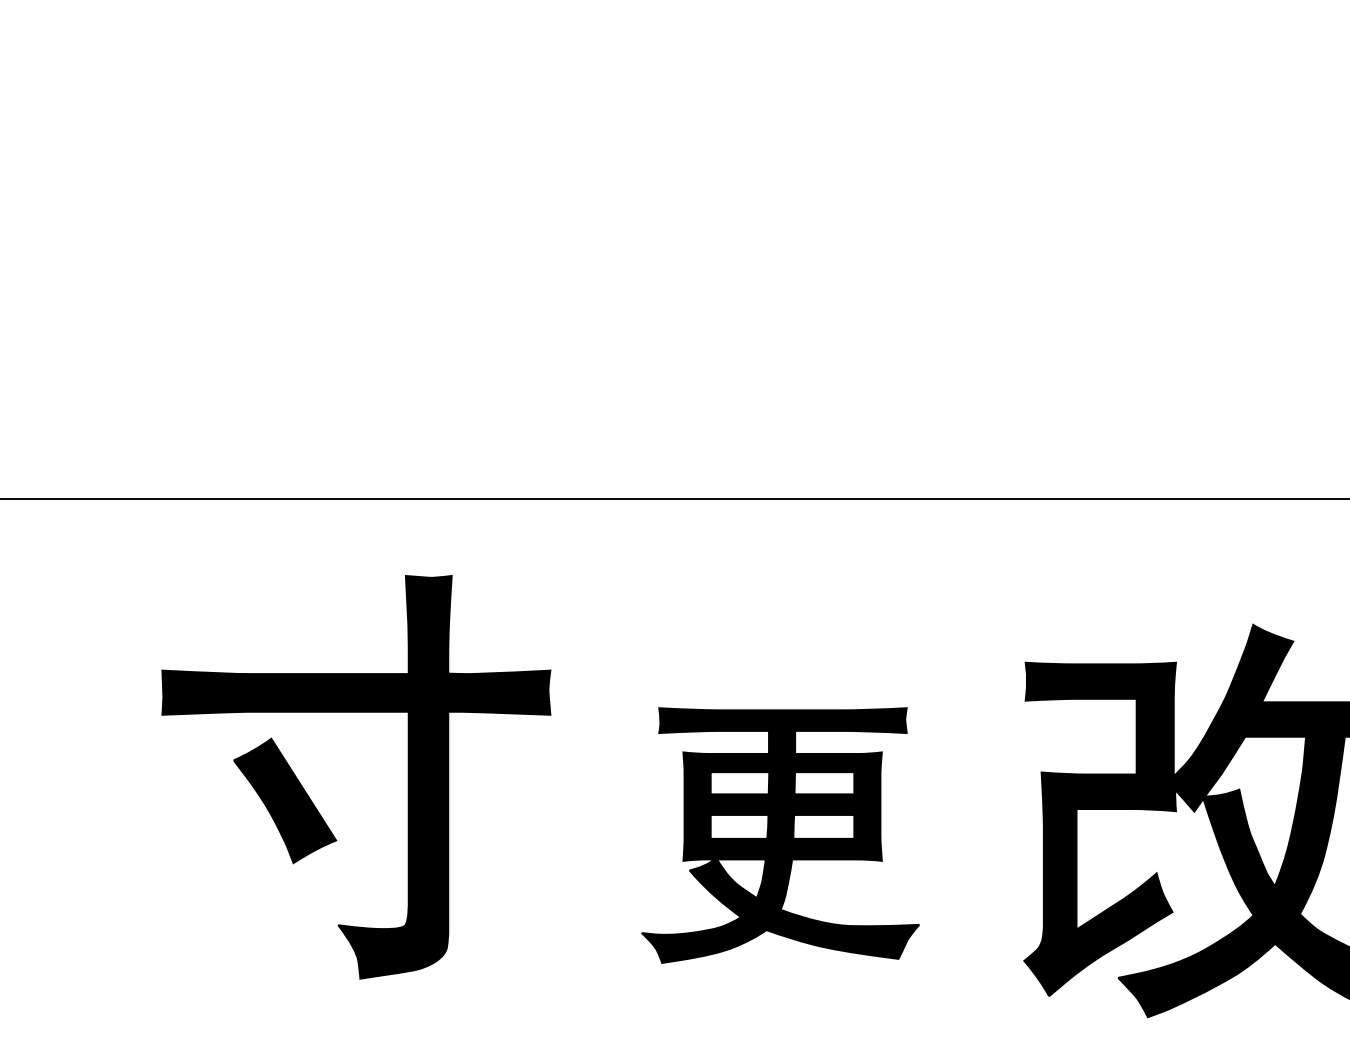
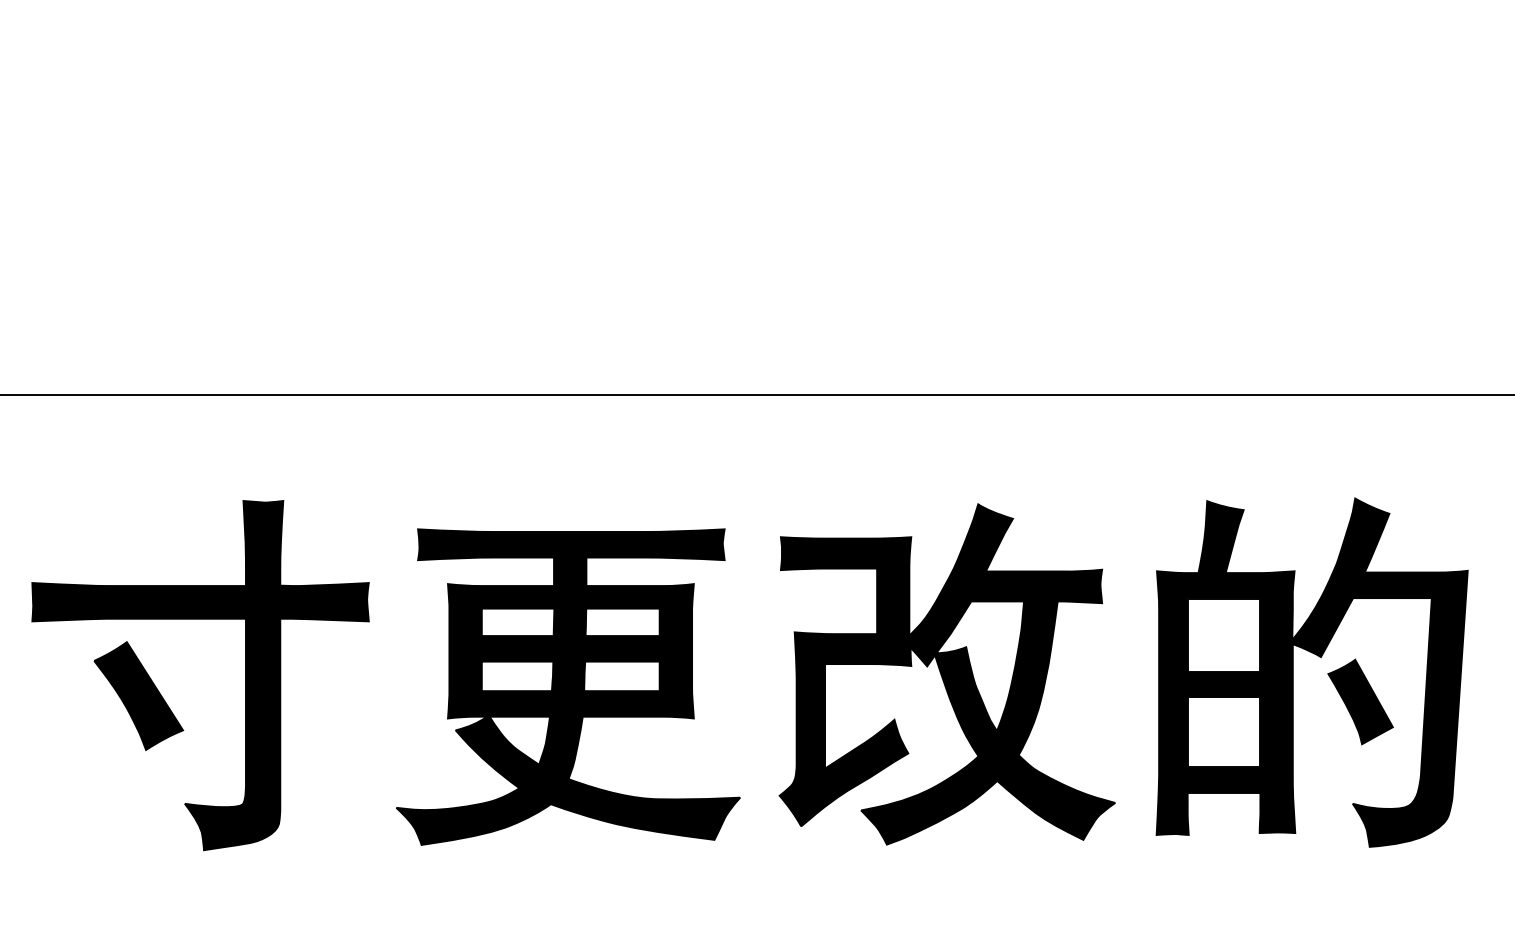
part: (315, 806) -> (165, 700), moved
part: (780, 834) -> (568, 686), size x1.43

